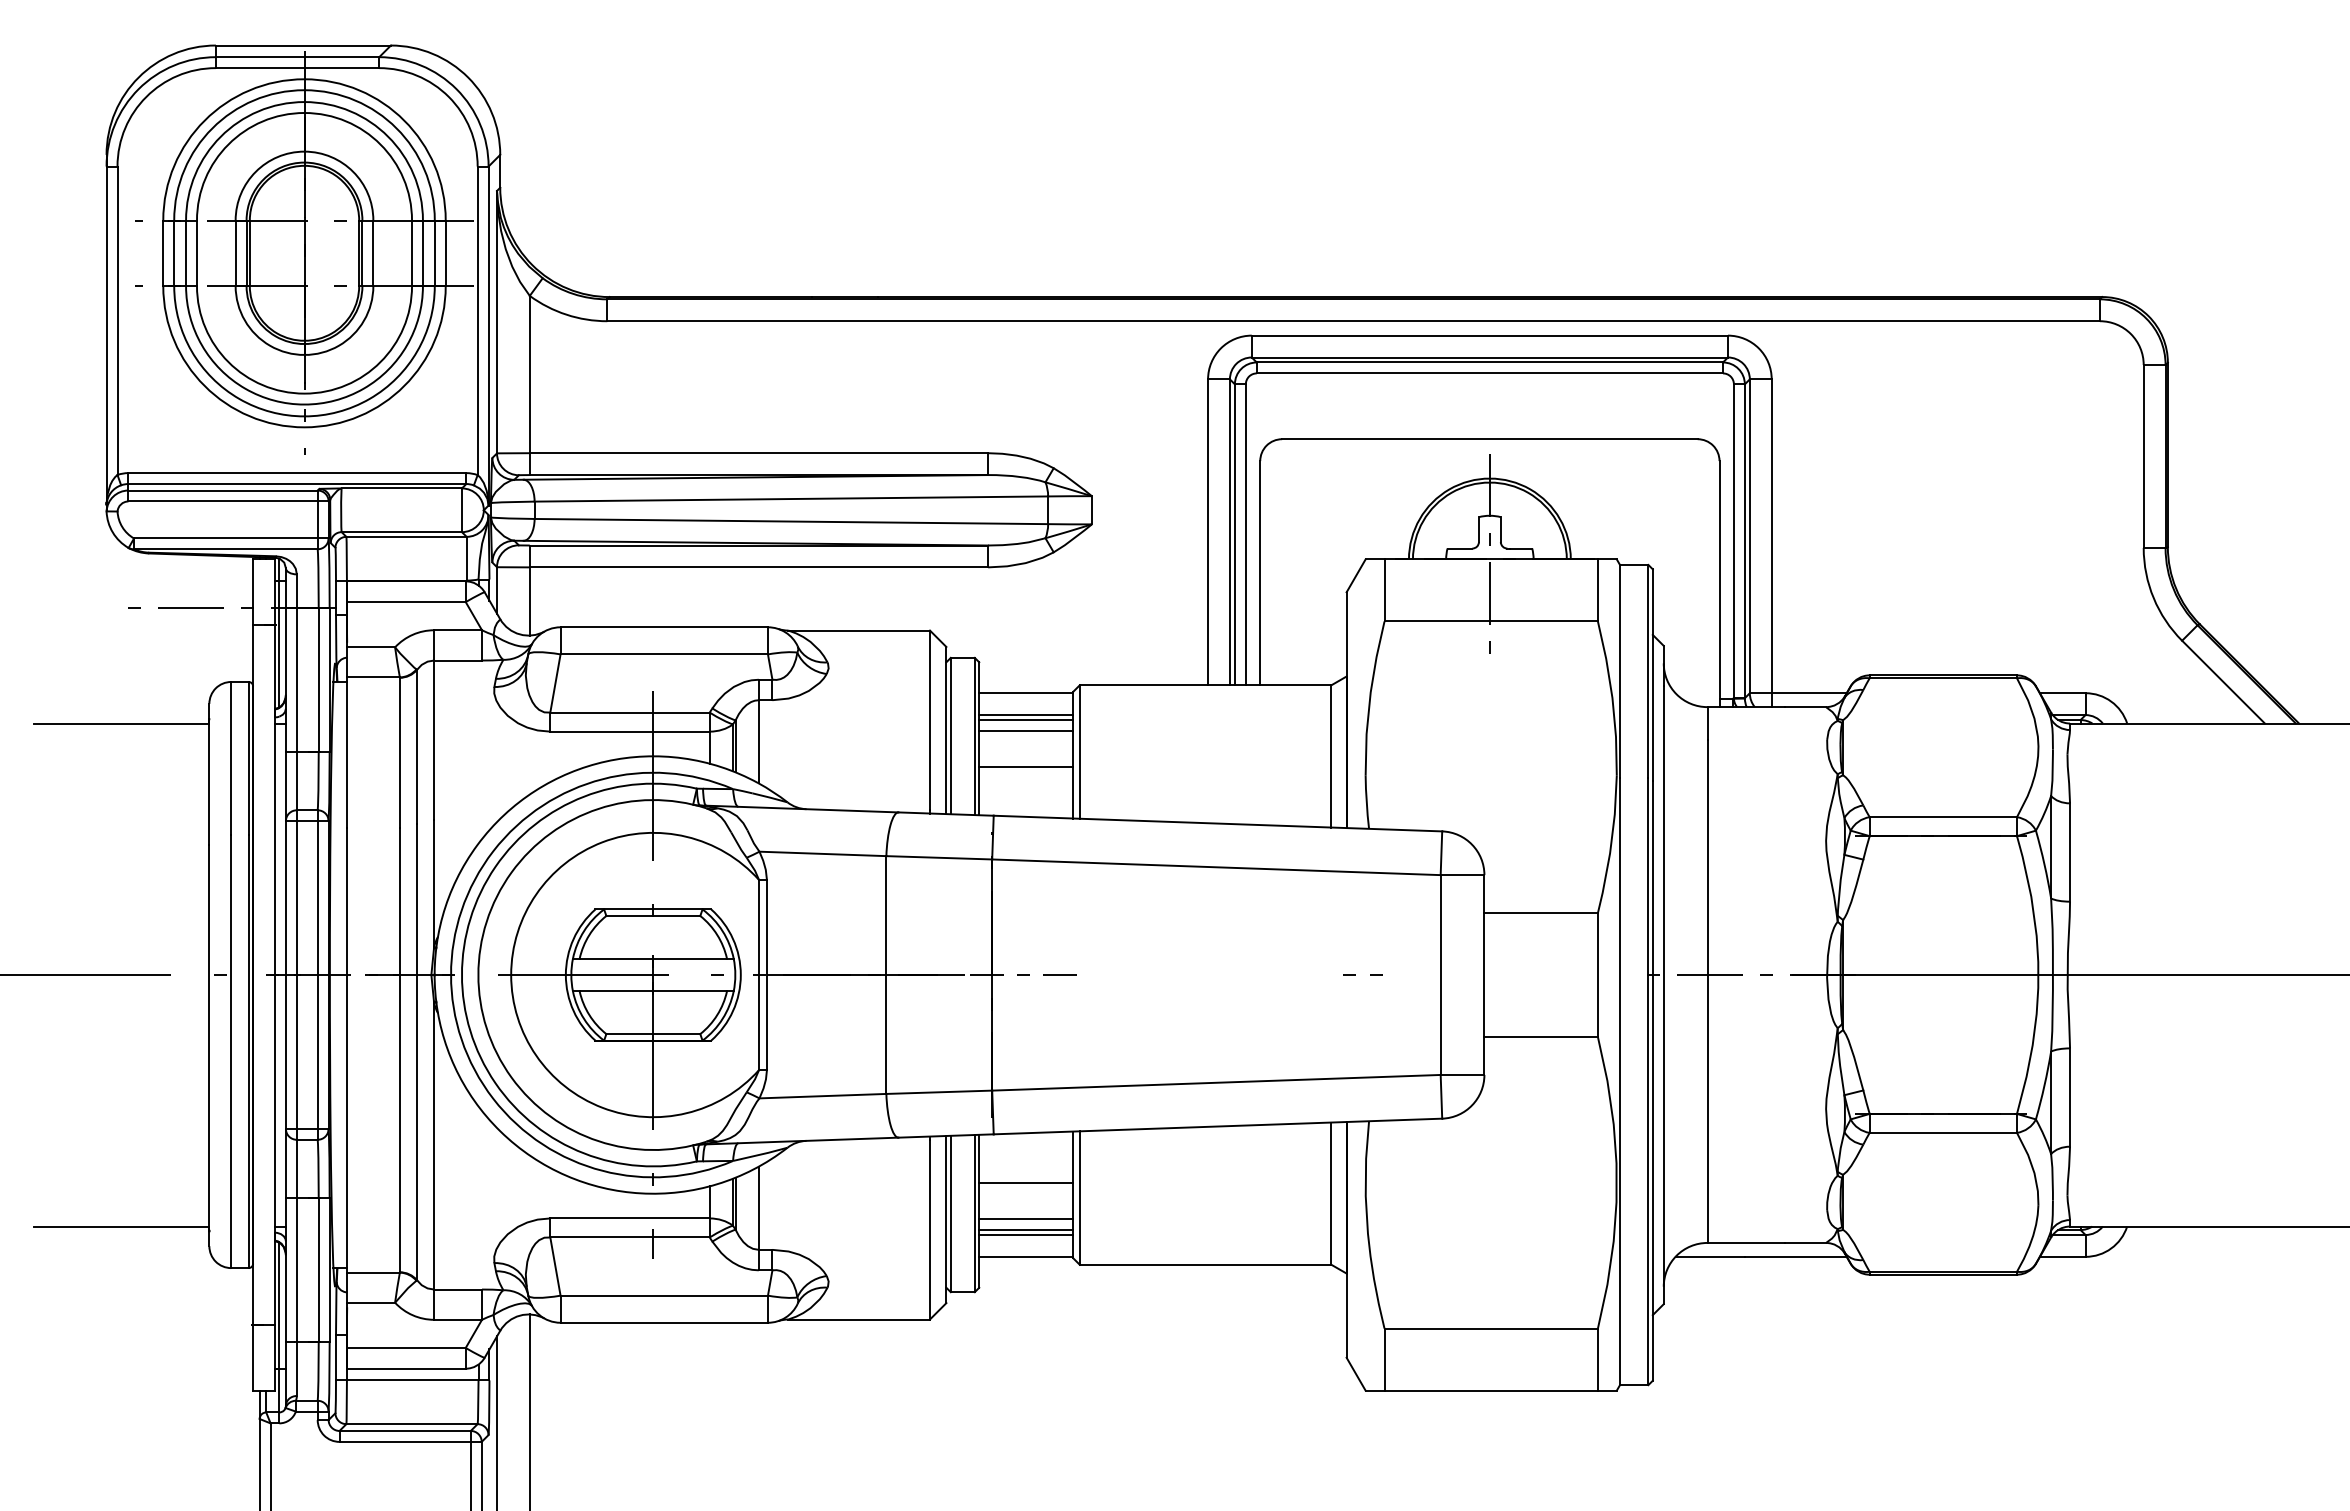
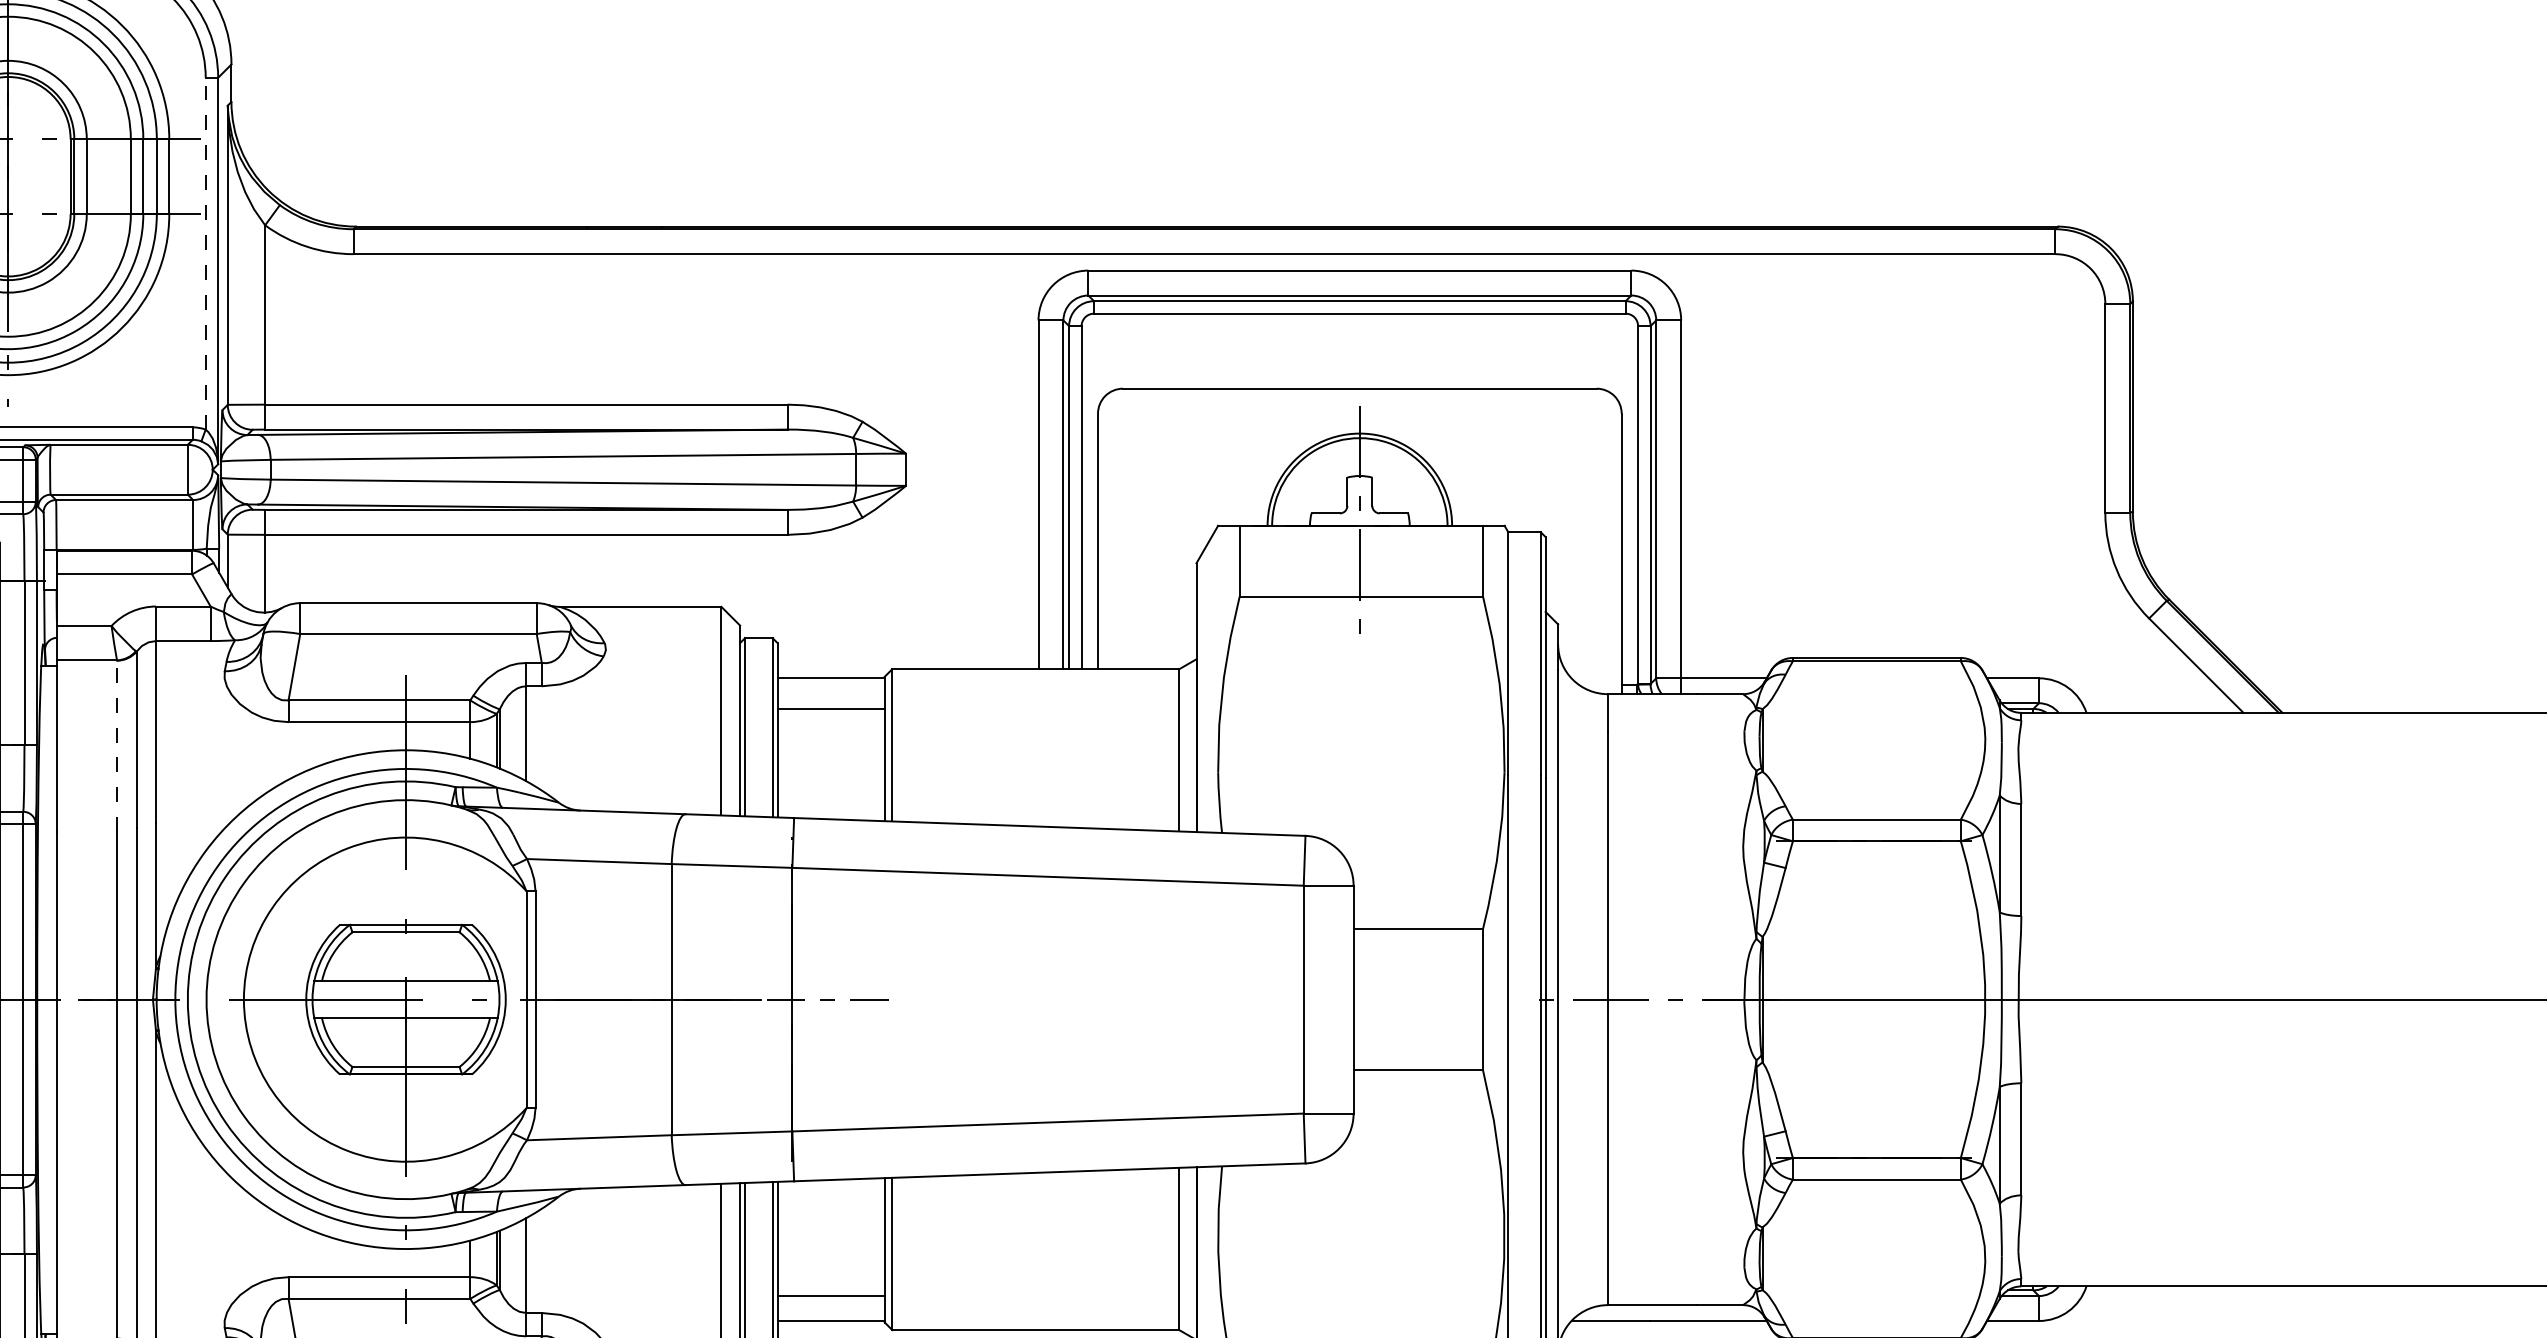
line: (477, 320) -> (205, 253), solid -> dashed
line: (1026, 715) -> (831, 703), removed
line: (1026, 730) -> (831, 720), removed
line: (400, 752) -> (117, 745), solid -> dashed
line: (1026, 767) -> (831, 763), removed
line: (1355, 974) -> (1206, 999), removed
line: (1026, 1182) -> (831, 1236), removed
line: (1026, 1219) -> (831, 1278), removed
line: (1026, 1230) -> (831, 1290), removed

